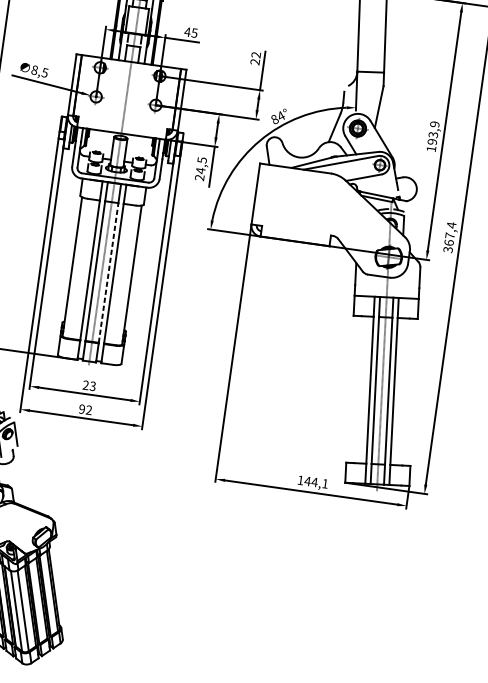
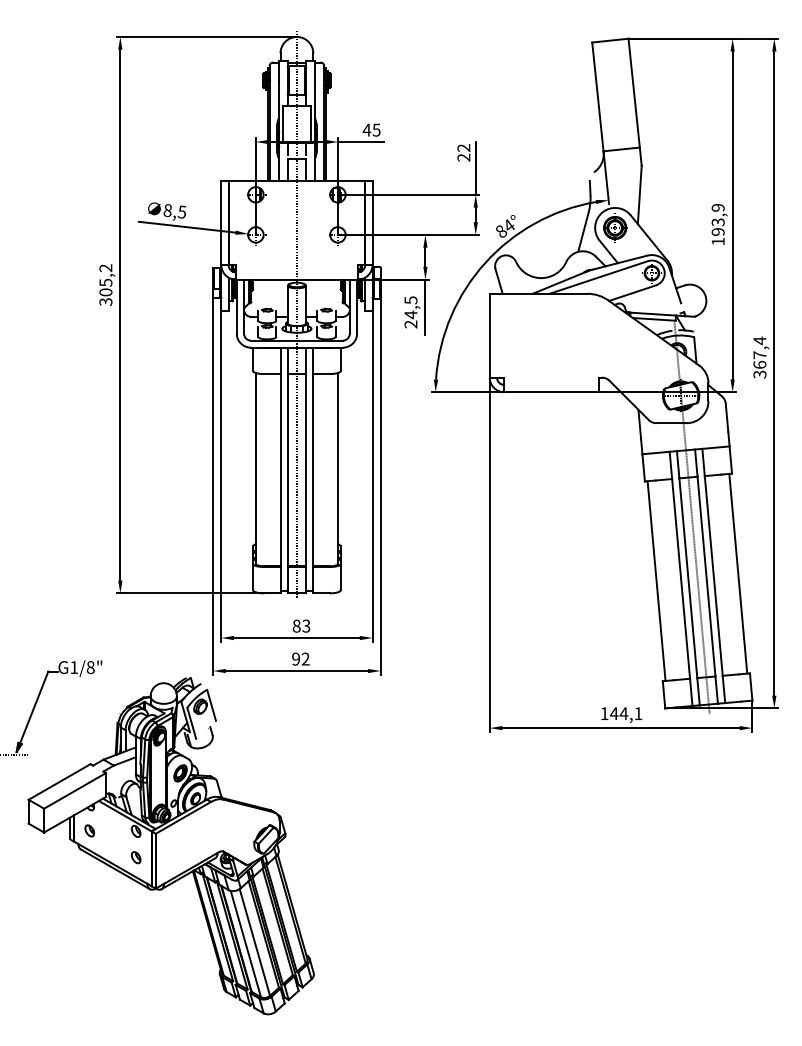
line: (109, 272) -> (306, 469), dashed -> solid
text: (85, 384) -> (296, 625), 23 -> 83
line: (351, 388) -> (656, 580), added
line: (412, 392) -> (738, 573), added

